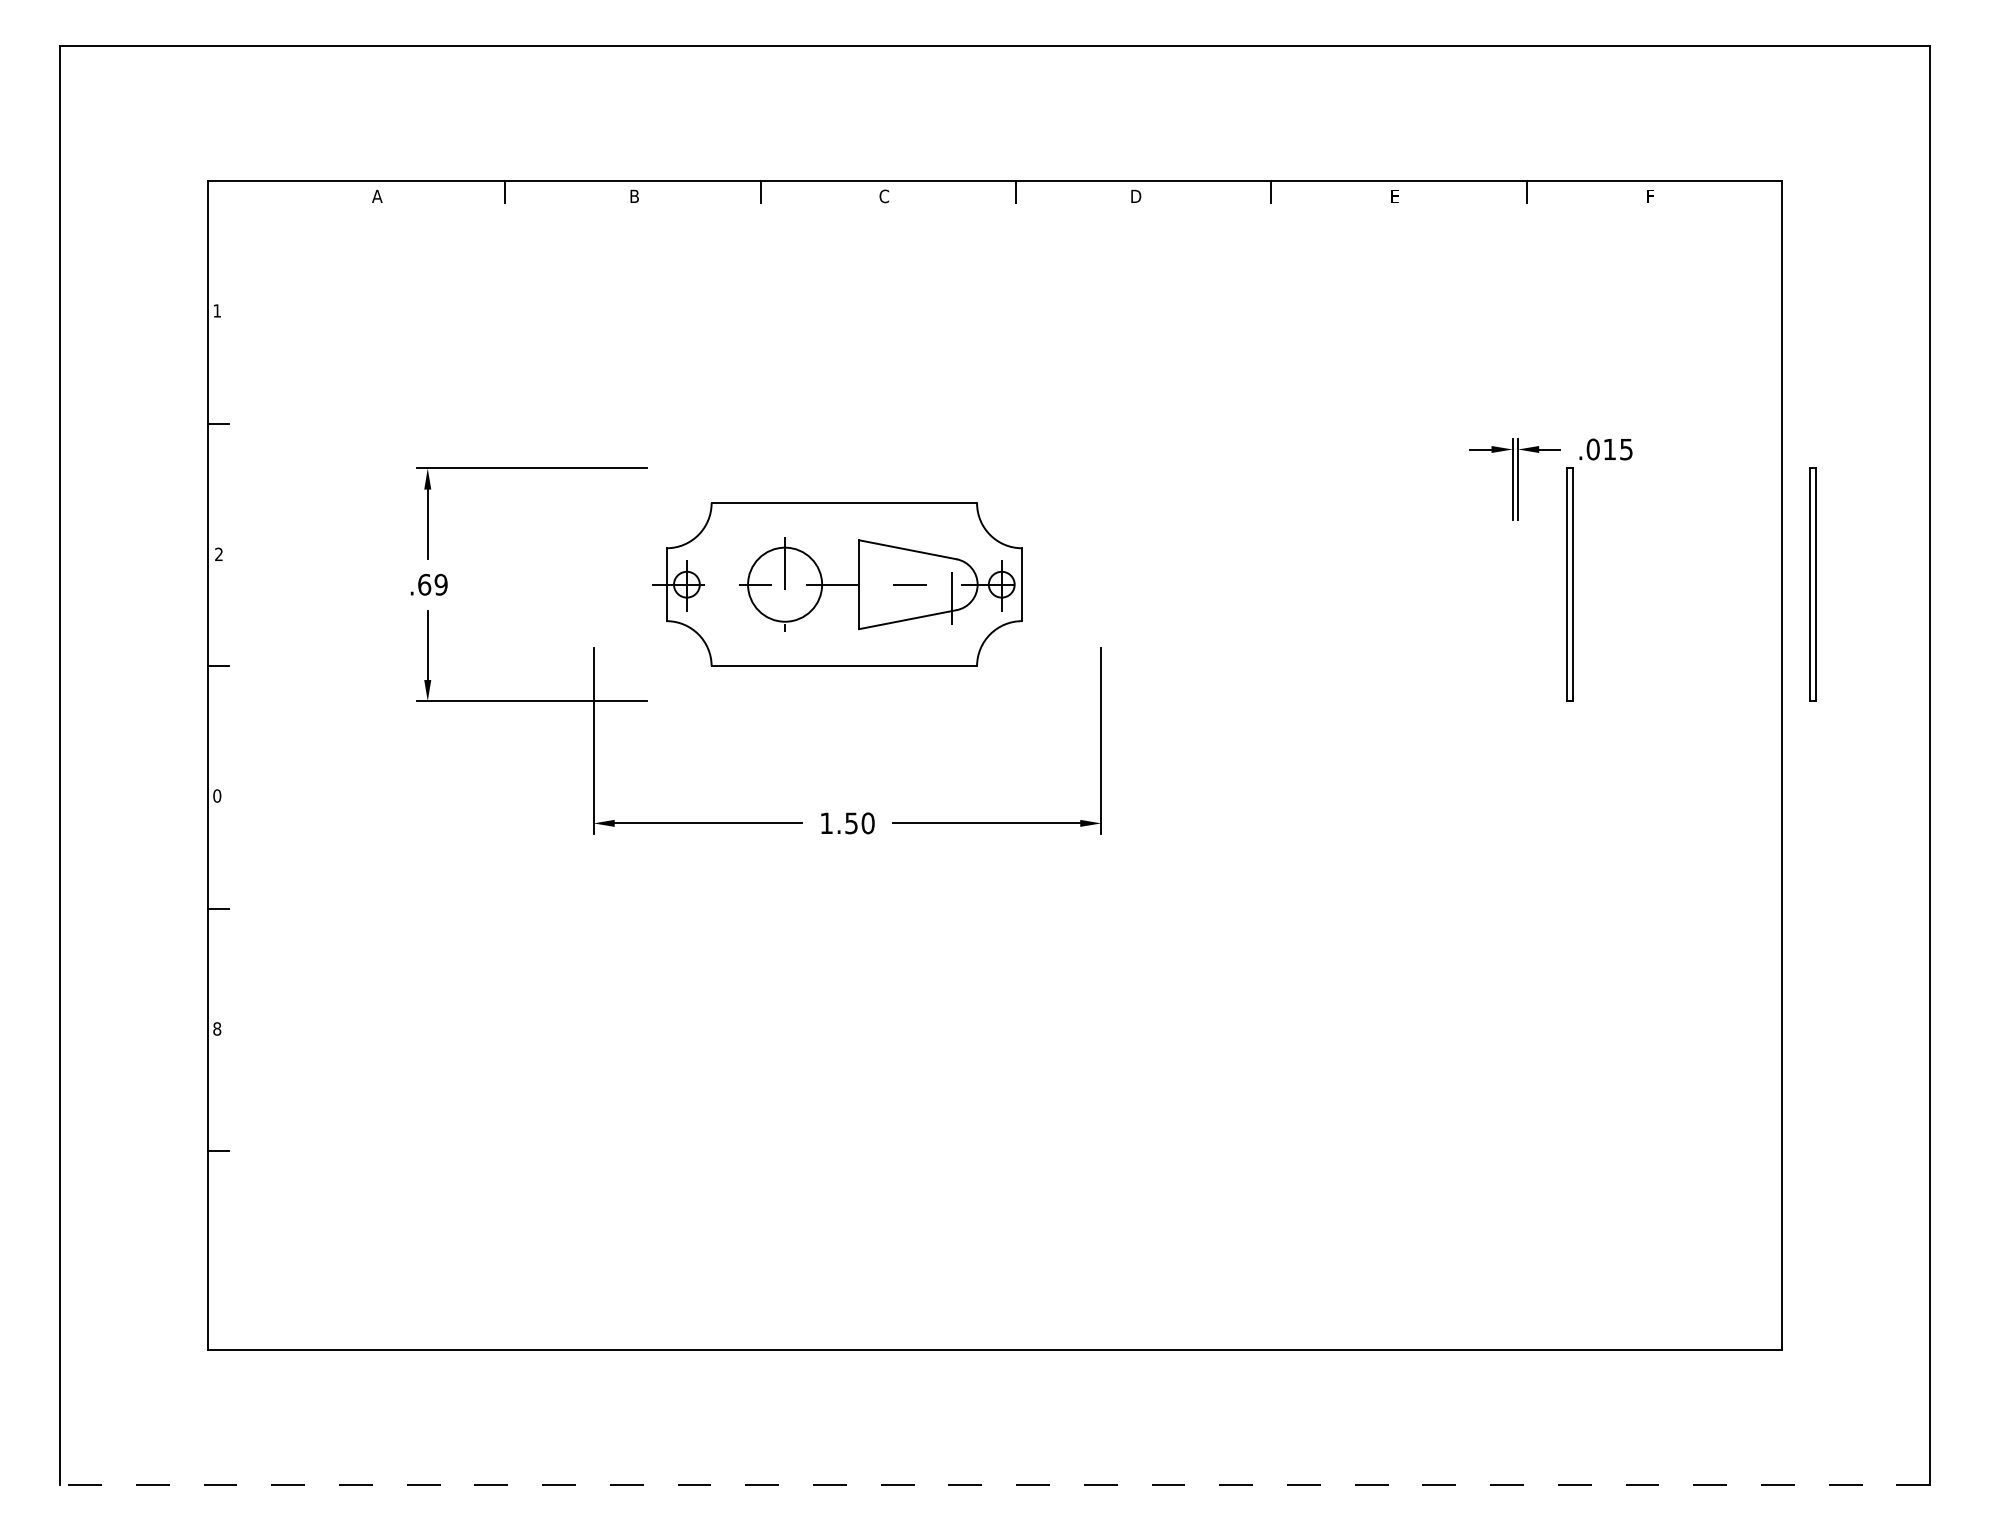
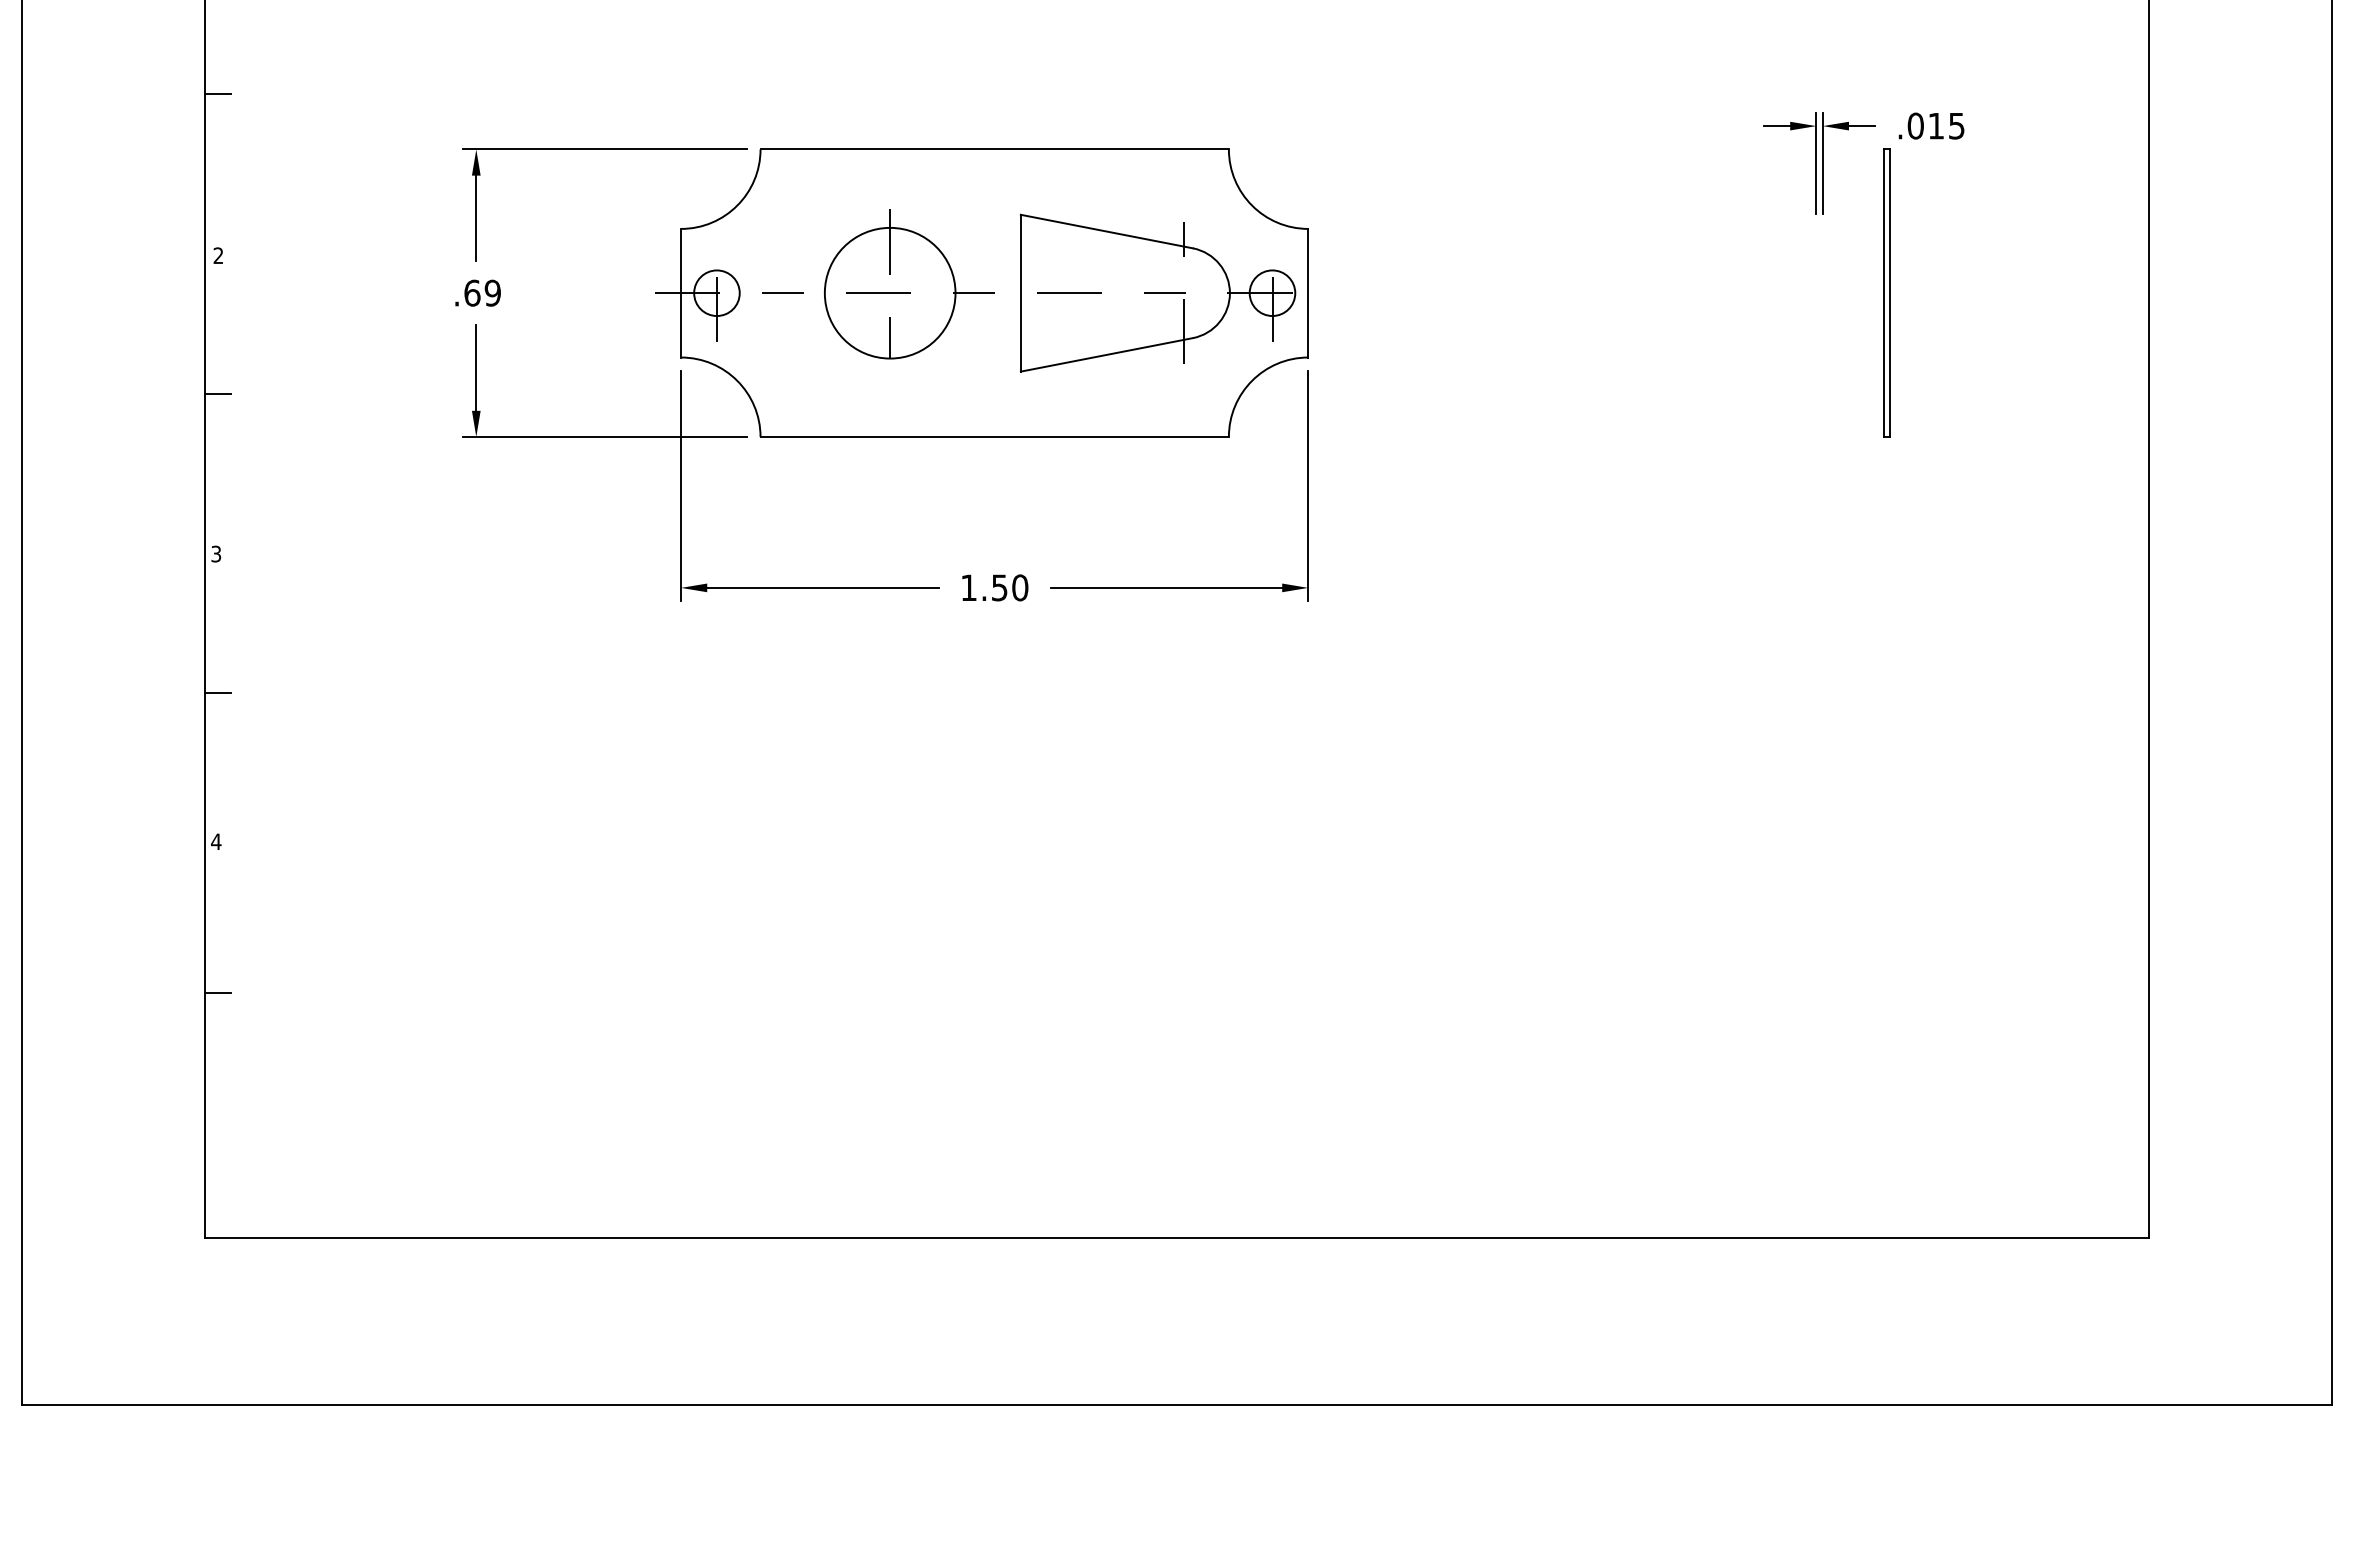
part: (836, 584) -> (981, 292), size x1.43
part: (1812, 584) -> (2186, 292), removed
text: (217, 795) -> (216, 553), 0 -> 3
text: (217, 1028) -> (216, 841), 8 -> 4
line: (994, 1484) -> (1176, 1404), dashed -> solid

